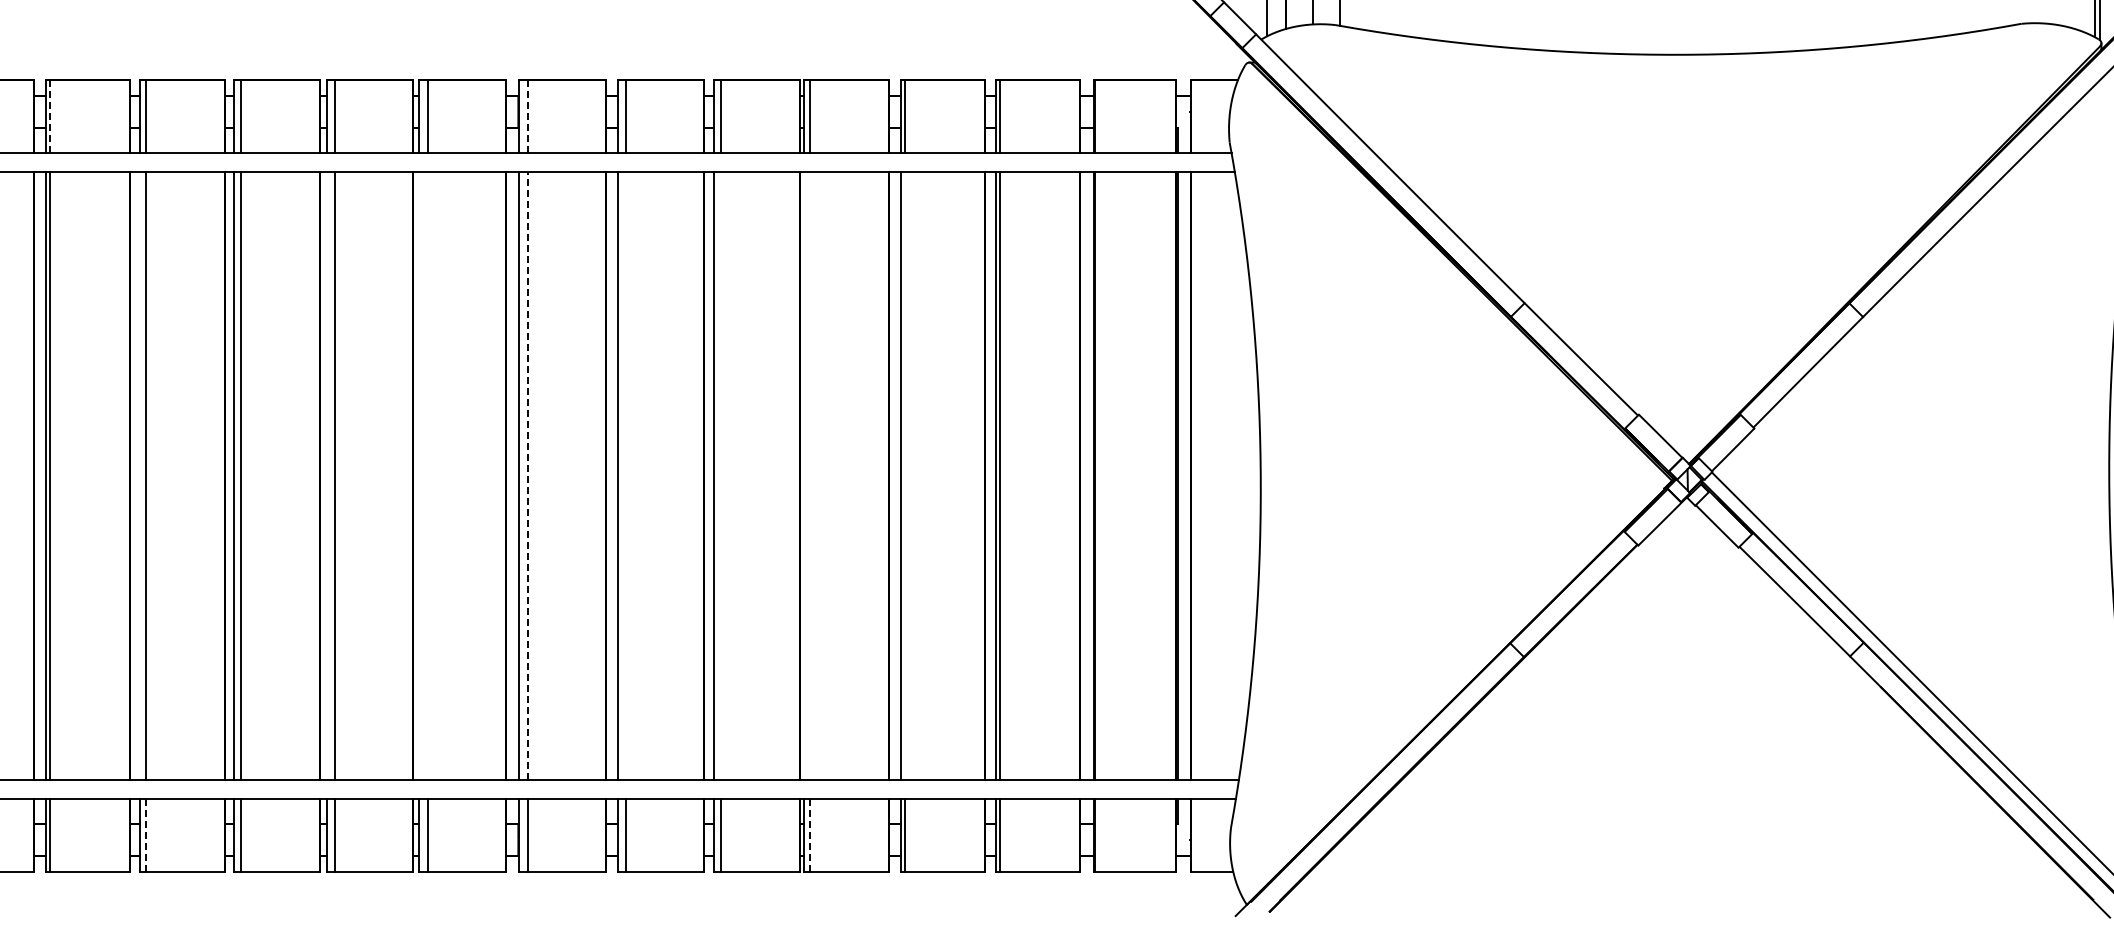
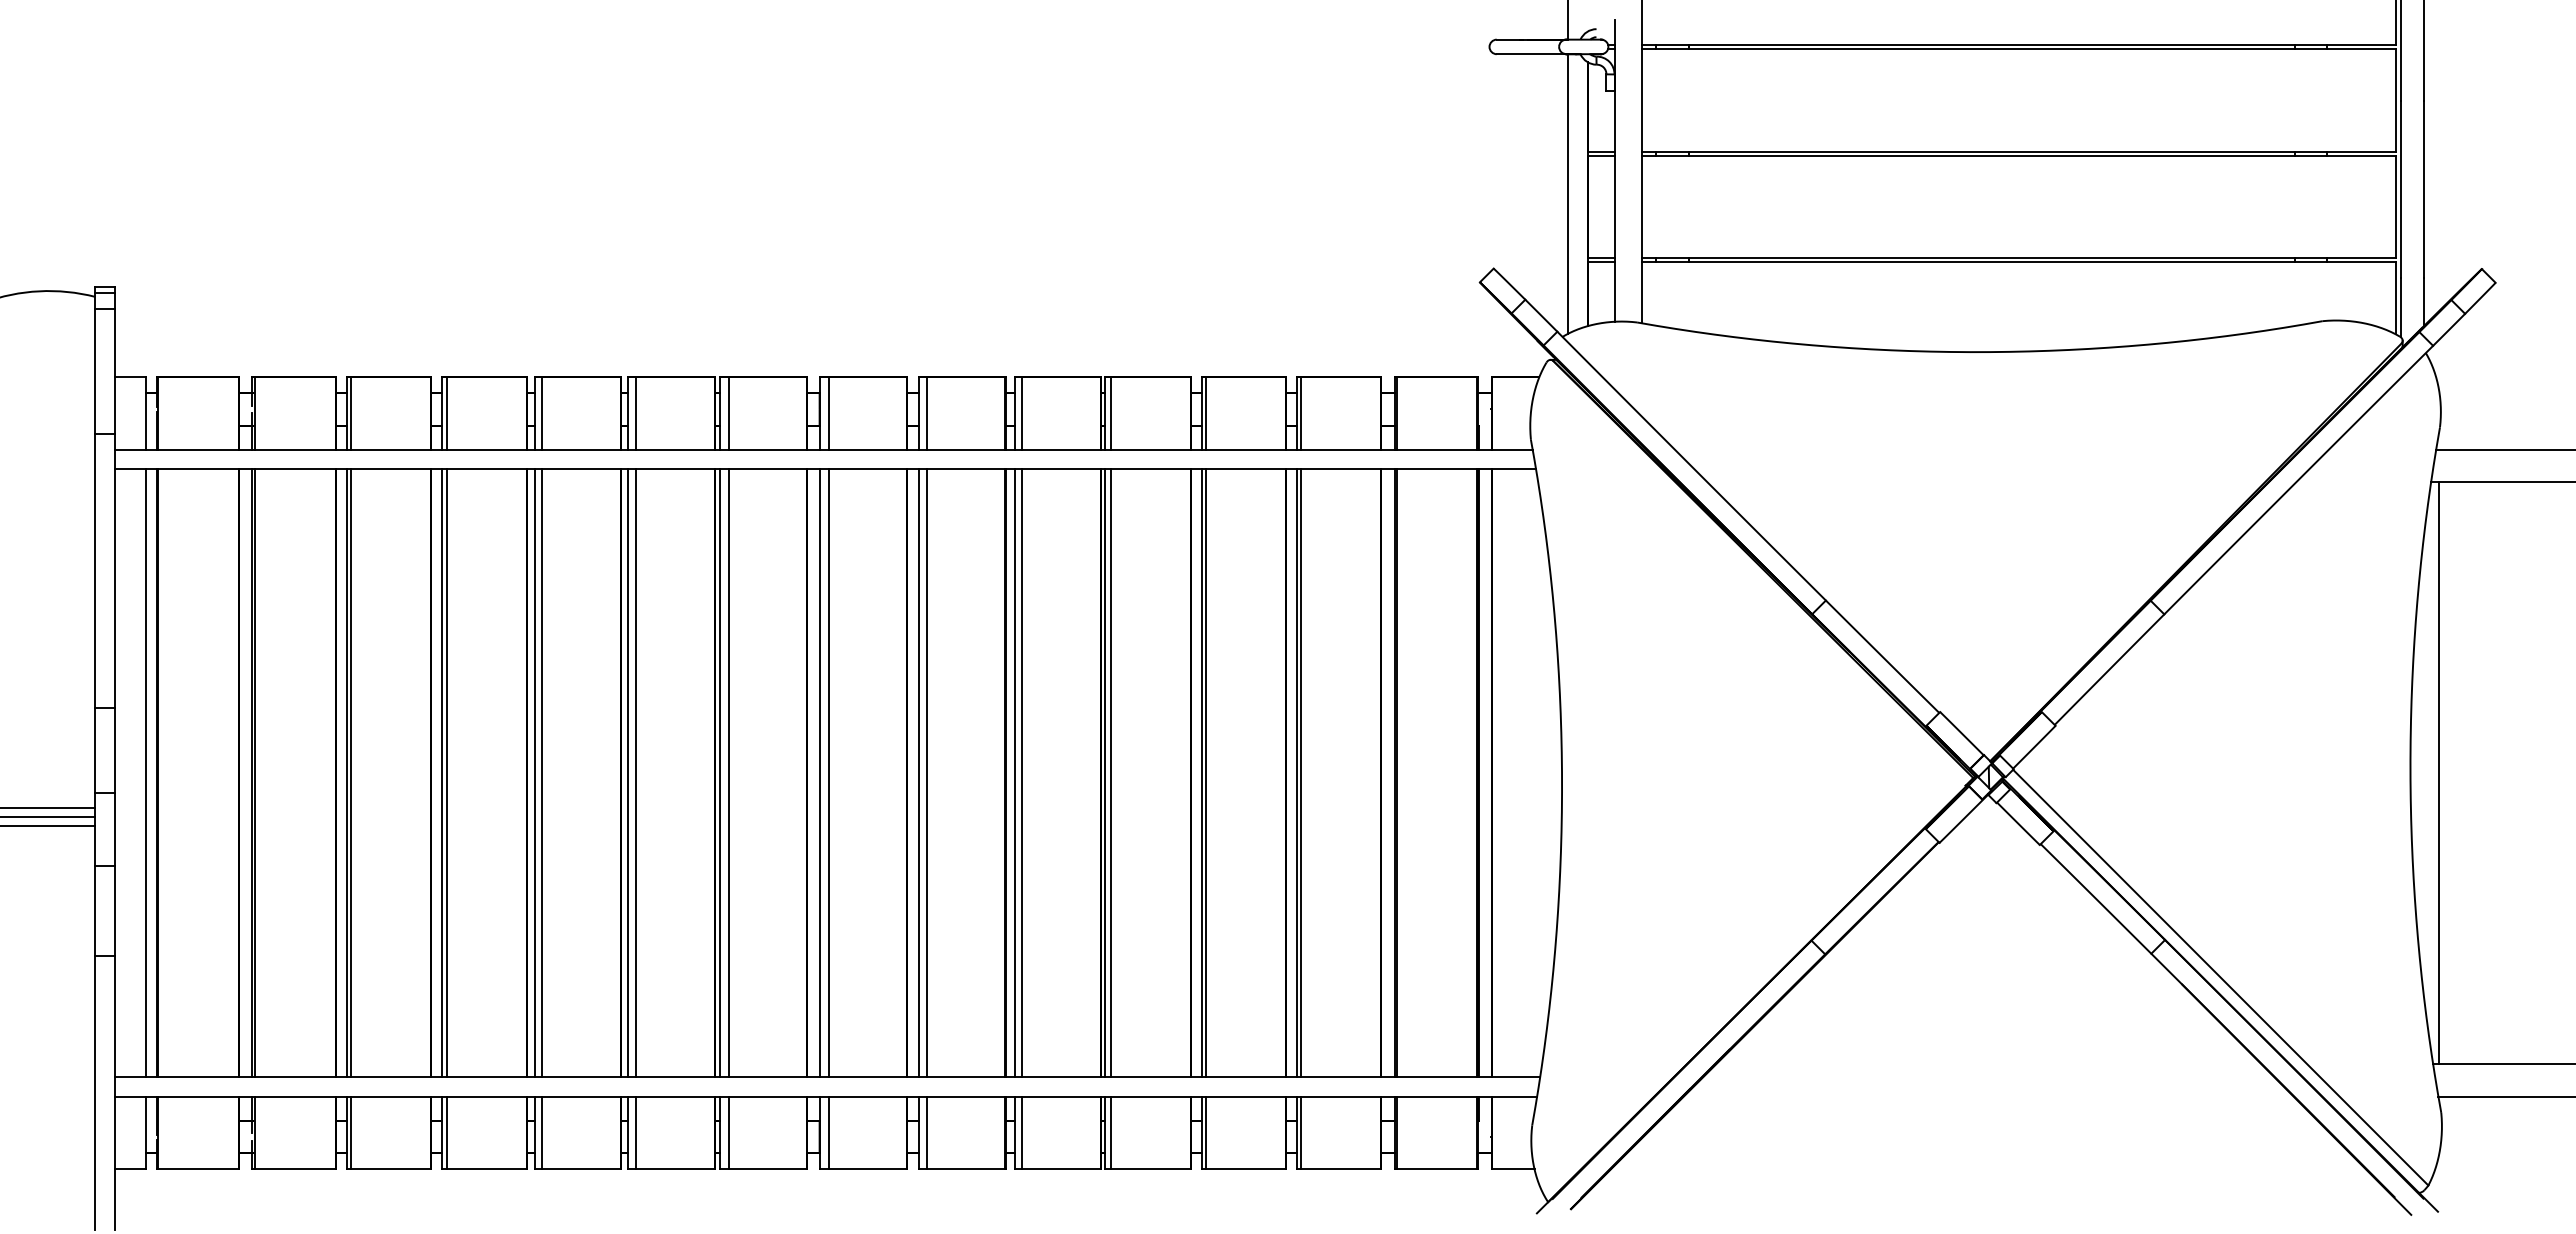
line: (50, 116) -> (351, 413), dashed -> solid
line: (528, 116) -> (829, 413), dashed -> solid
line: (140, 476) -> (441, 773), added
line: (327, 476) -> (628, 773), added
line: (419, 476) -> (720, 773), added
line: (428, 476) -> (729, 773), added
line: (528, 476) -> (829, 773), dashed -> solid
line: (626, 476) -> (927, 773), added
line: (721, 476) -> (1022, 773), added
line: (804, 476) -> (1105, 773), added
line: (810, 476) -> (1111, 773), added
line: (905, 476) -> (1206, 773), added
line: (810, 835) -> (1111, 1132), dashed -> solid
line: (145, 836) -> (446, 1133), dashed -> solid

